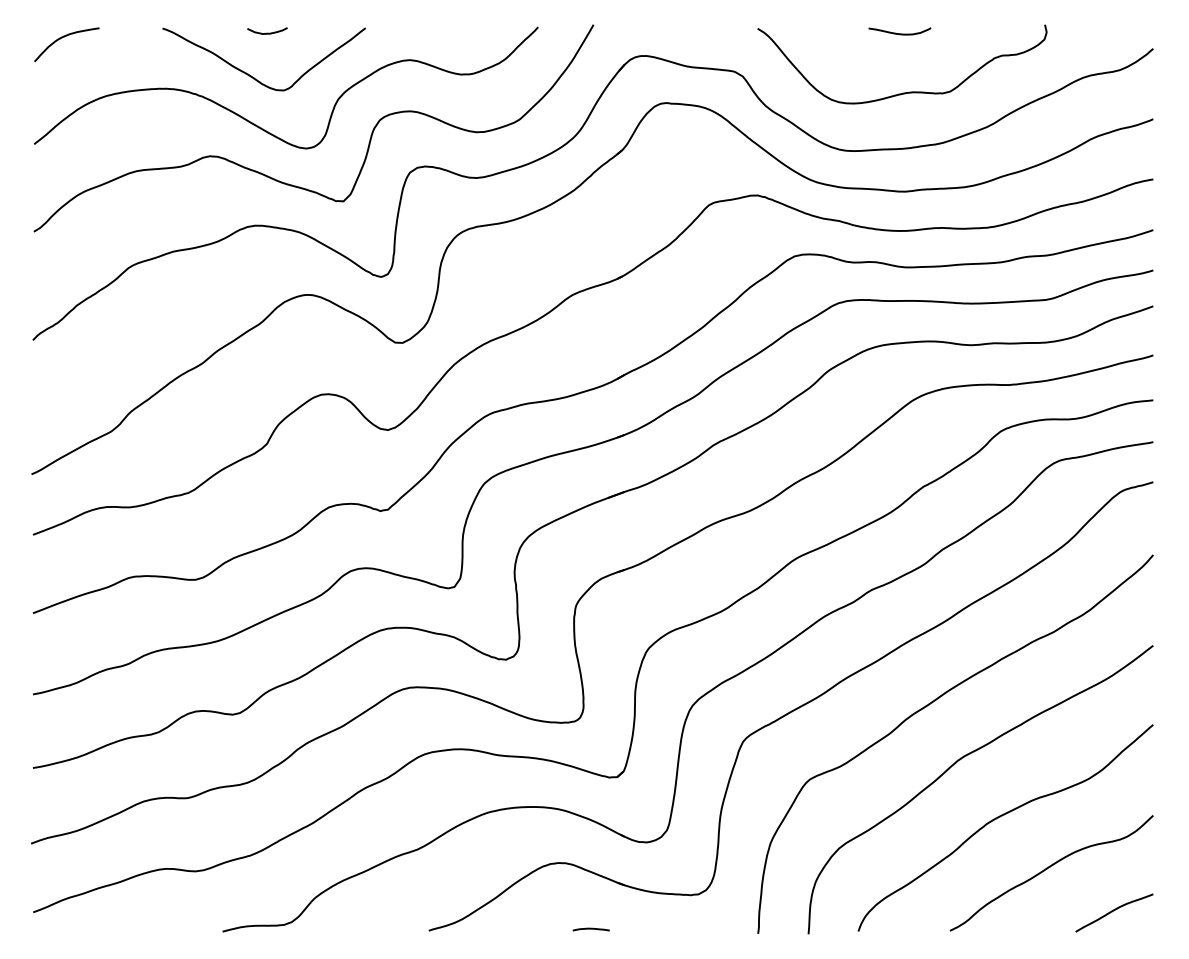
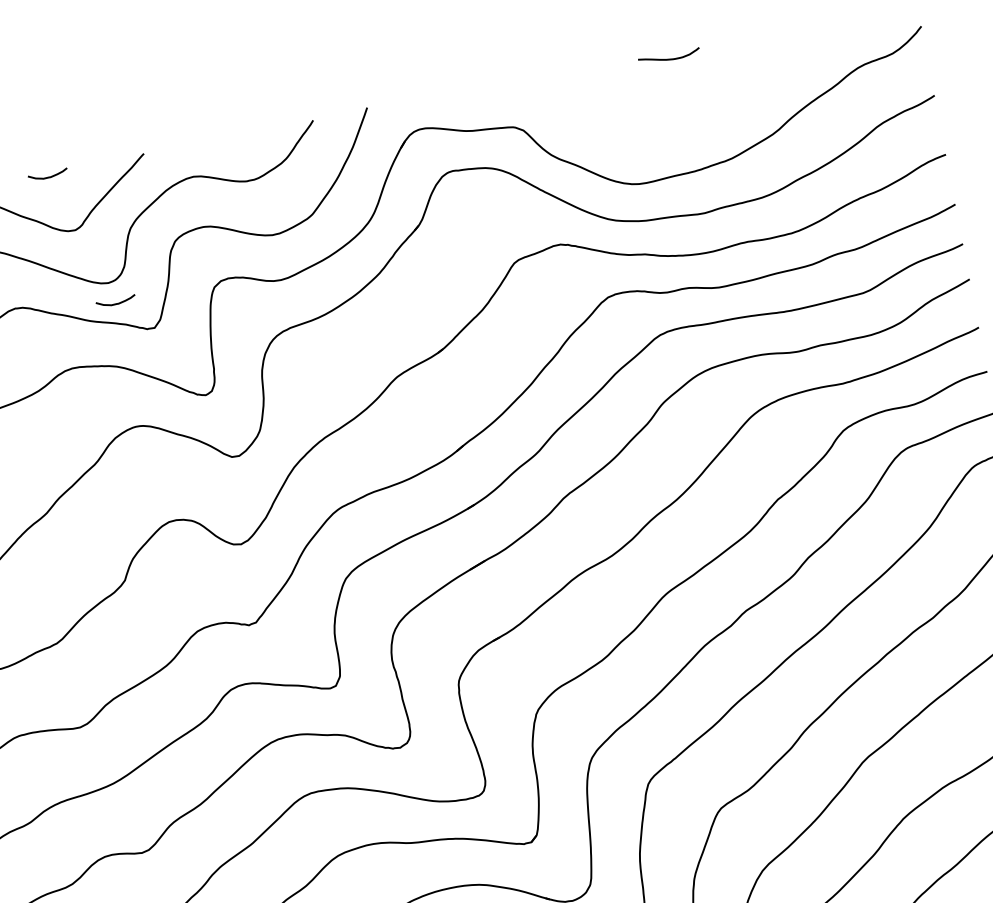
curve: (908, 91) -> (689, 114), removed
curve: (310, 169) -> (116, 302), added

